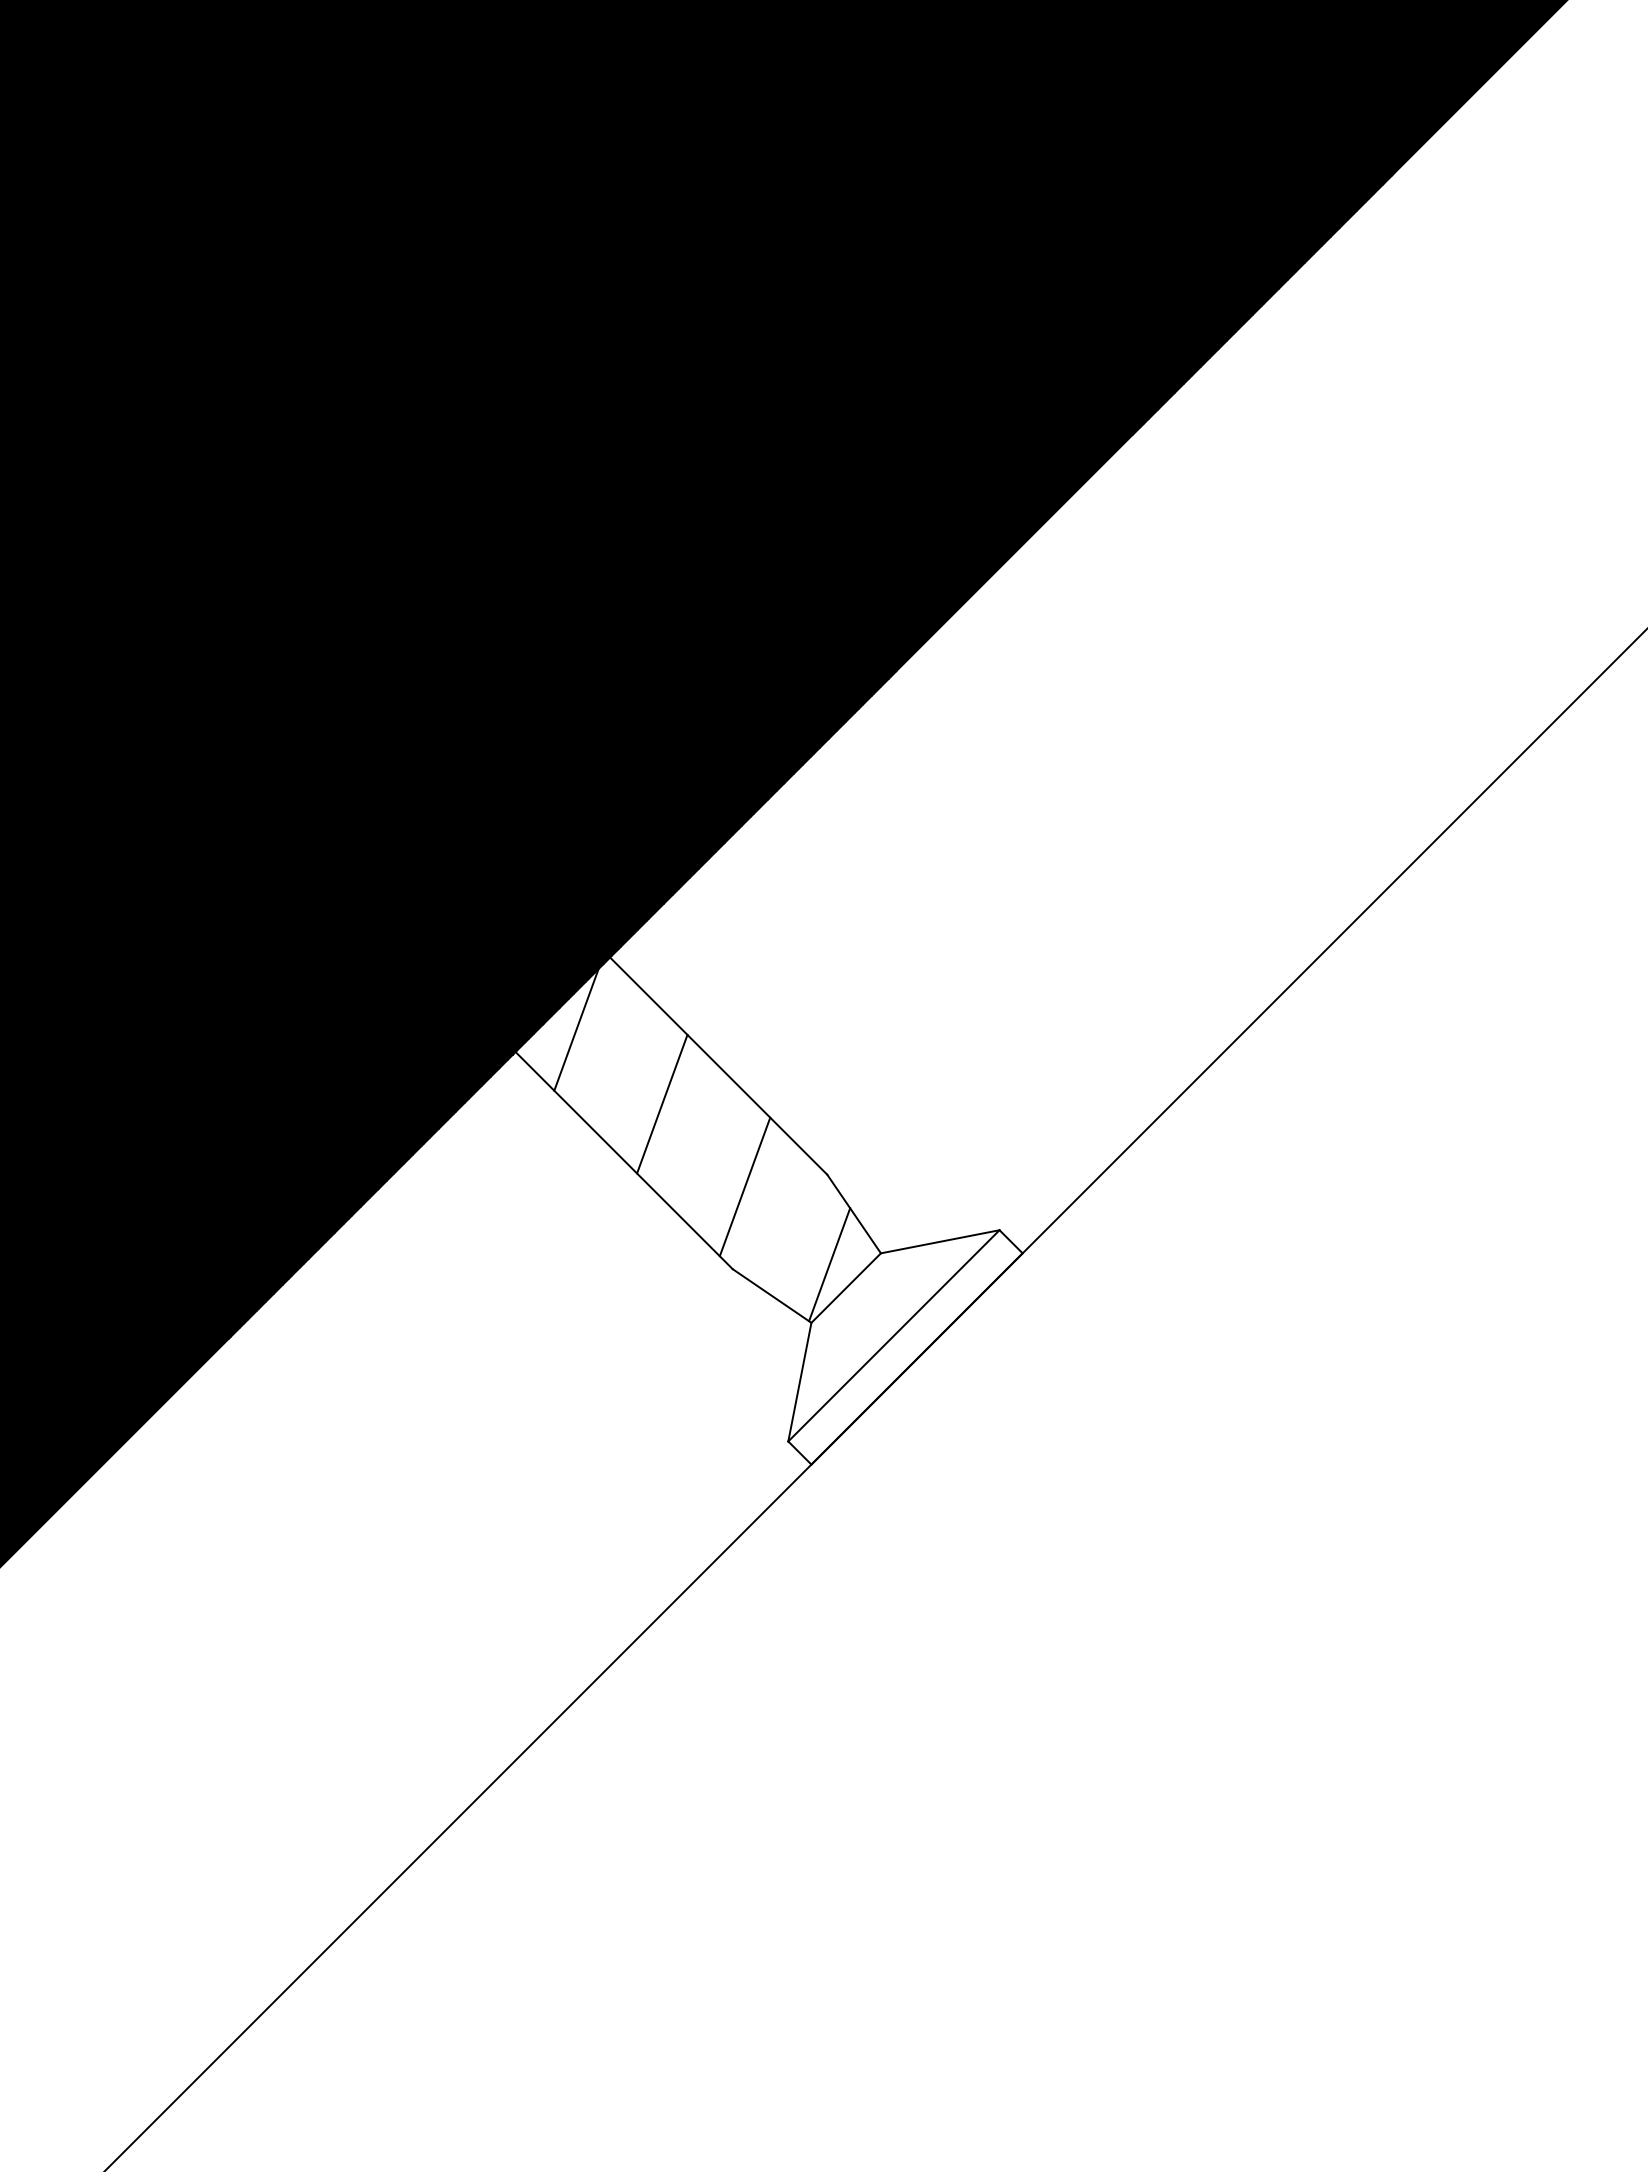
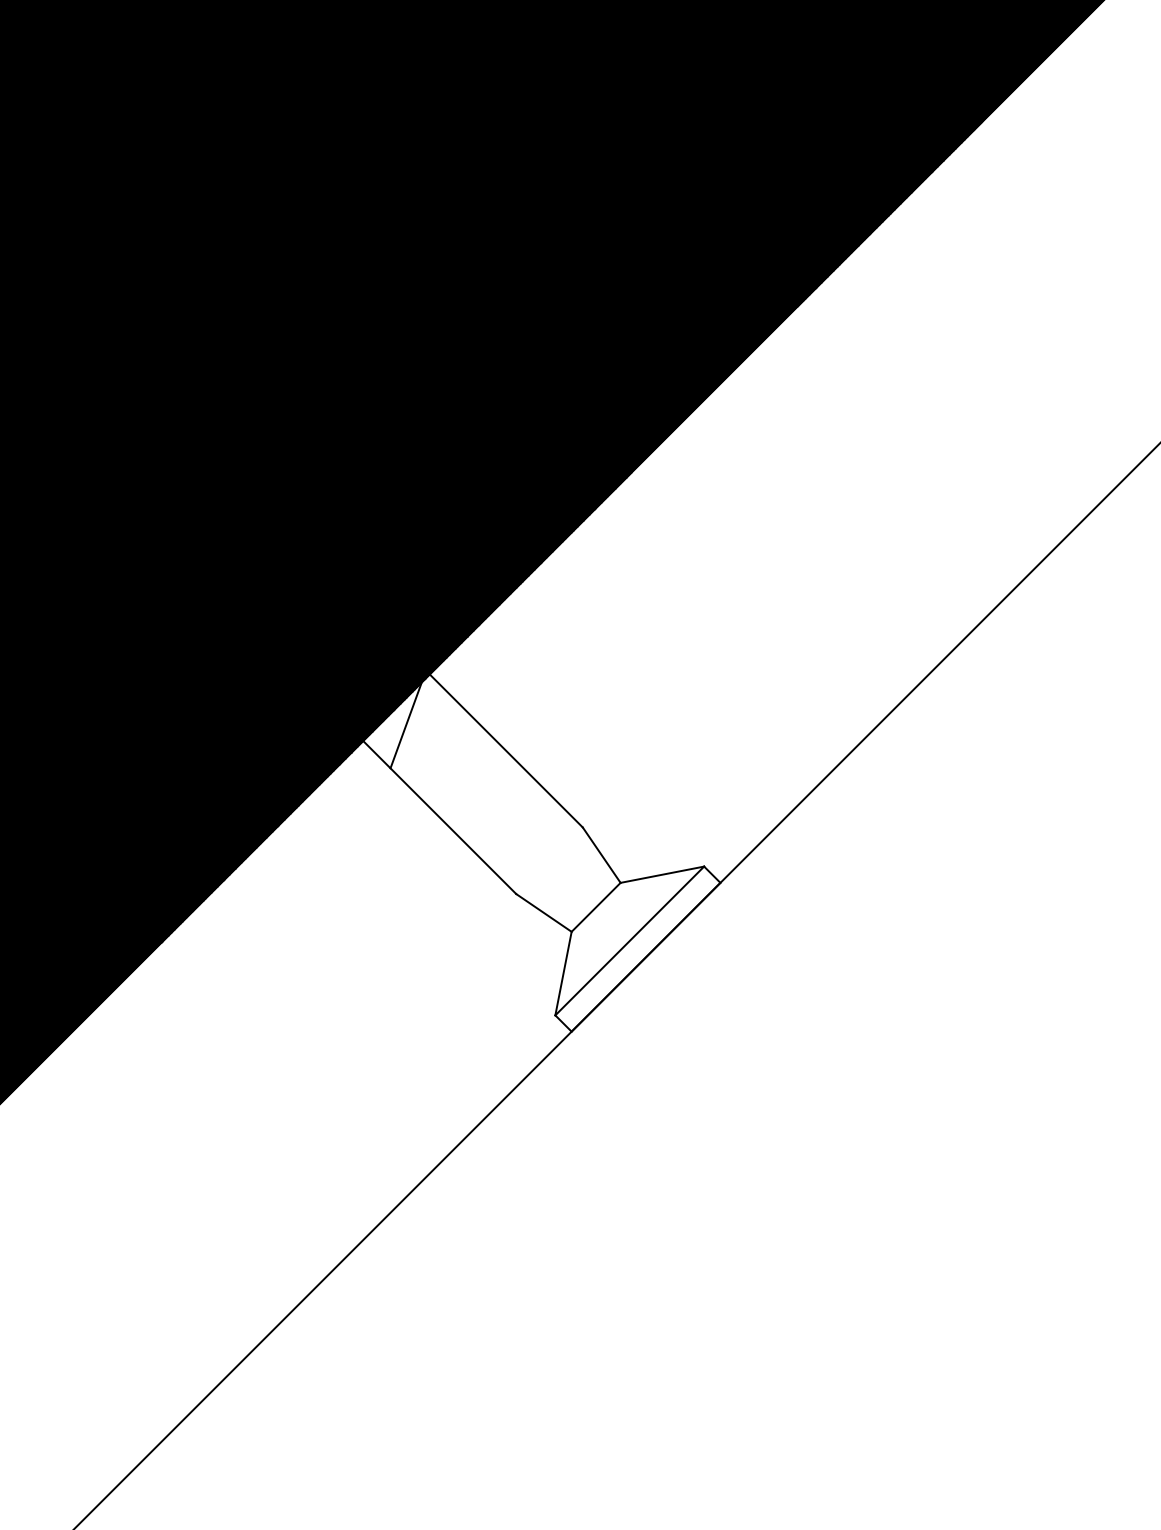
line: (662, 1103) -> (466, 777), removed
line: (744, 1186) -> (524, 835), removed
line: (829, 1264) -> (584, 890), removed

